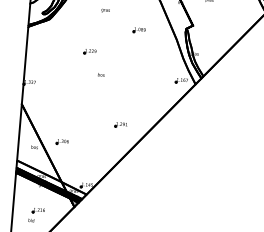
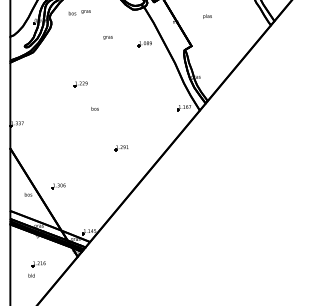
text: (105, 10) -> (107, 37), moved
part: (138, 30) -> (144, 44), moved
part: (120, 125) -> (121, 148), moved

